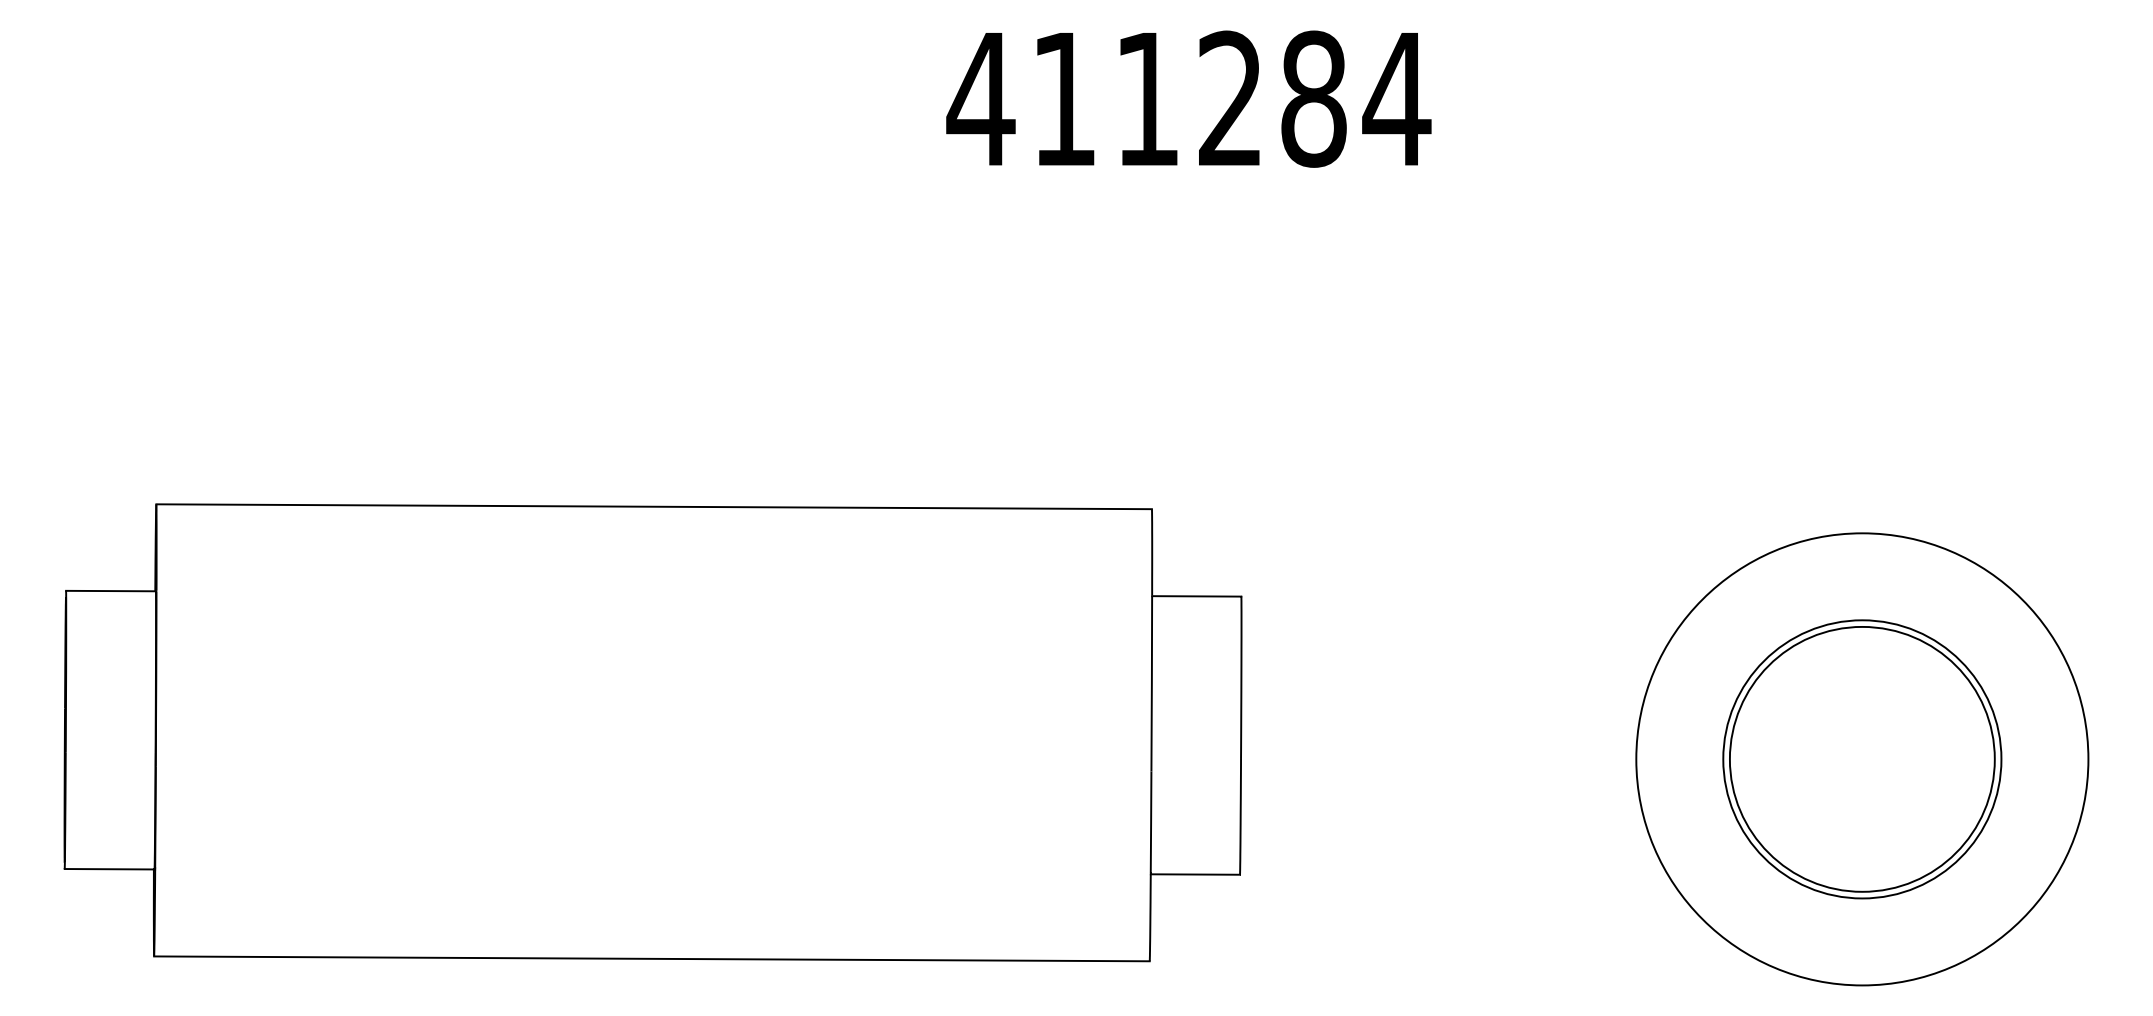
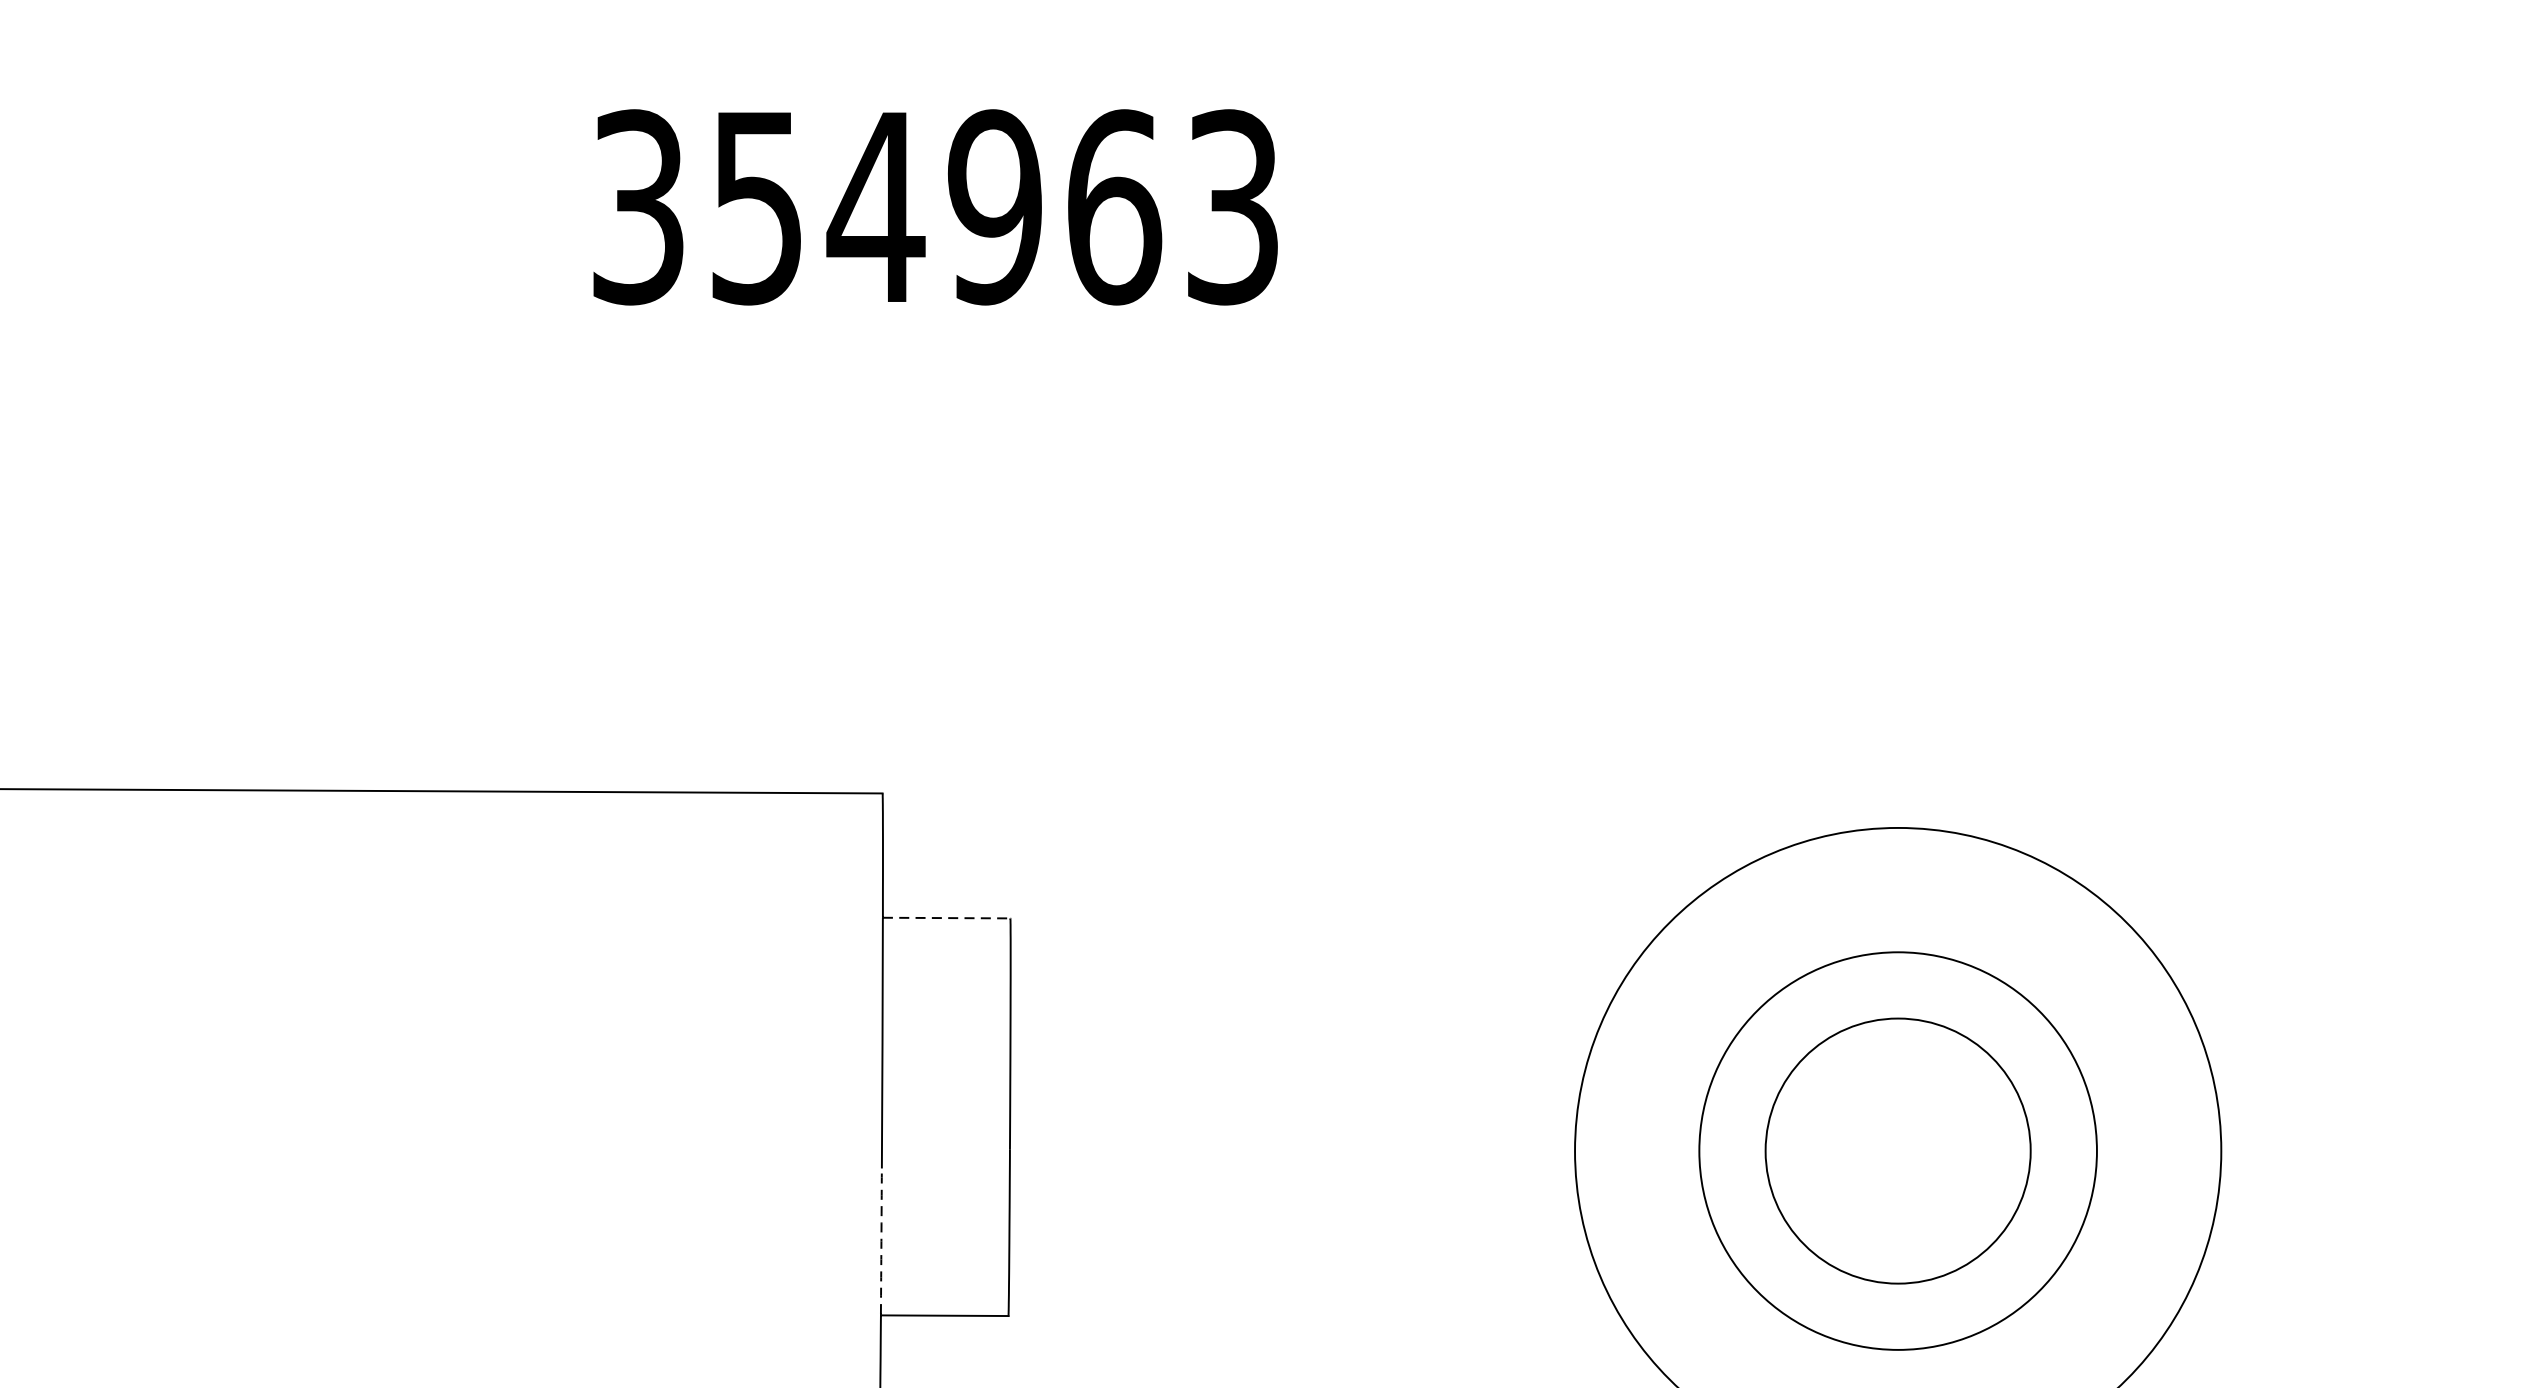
text: (1188, 98) -> (934, 206), 411284 -> 354963
line: (1196, 596) -> (946, 918), solid -> dashed
circle: (1861, 758) -> (1896, 1149), size x0.7
arc: (1151, 822) -> (881, 1241), solid -> dashed

